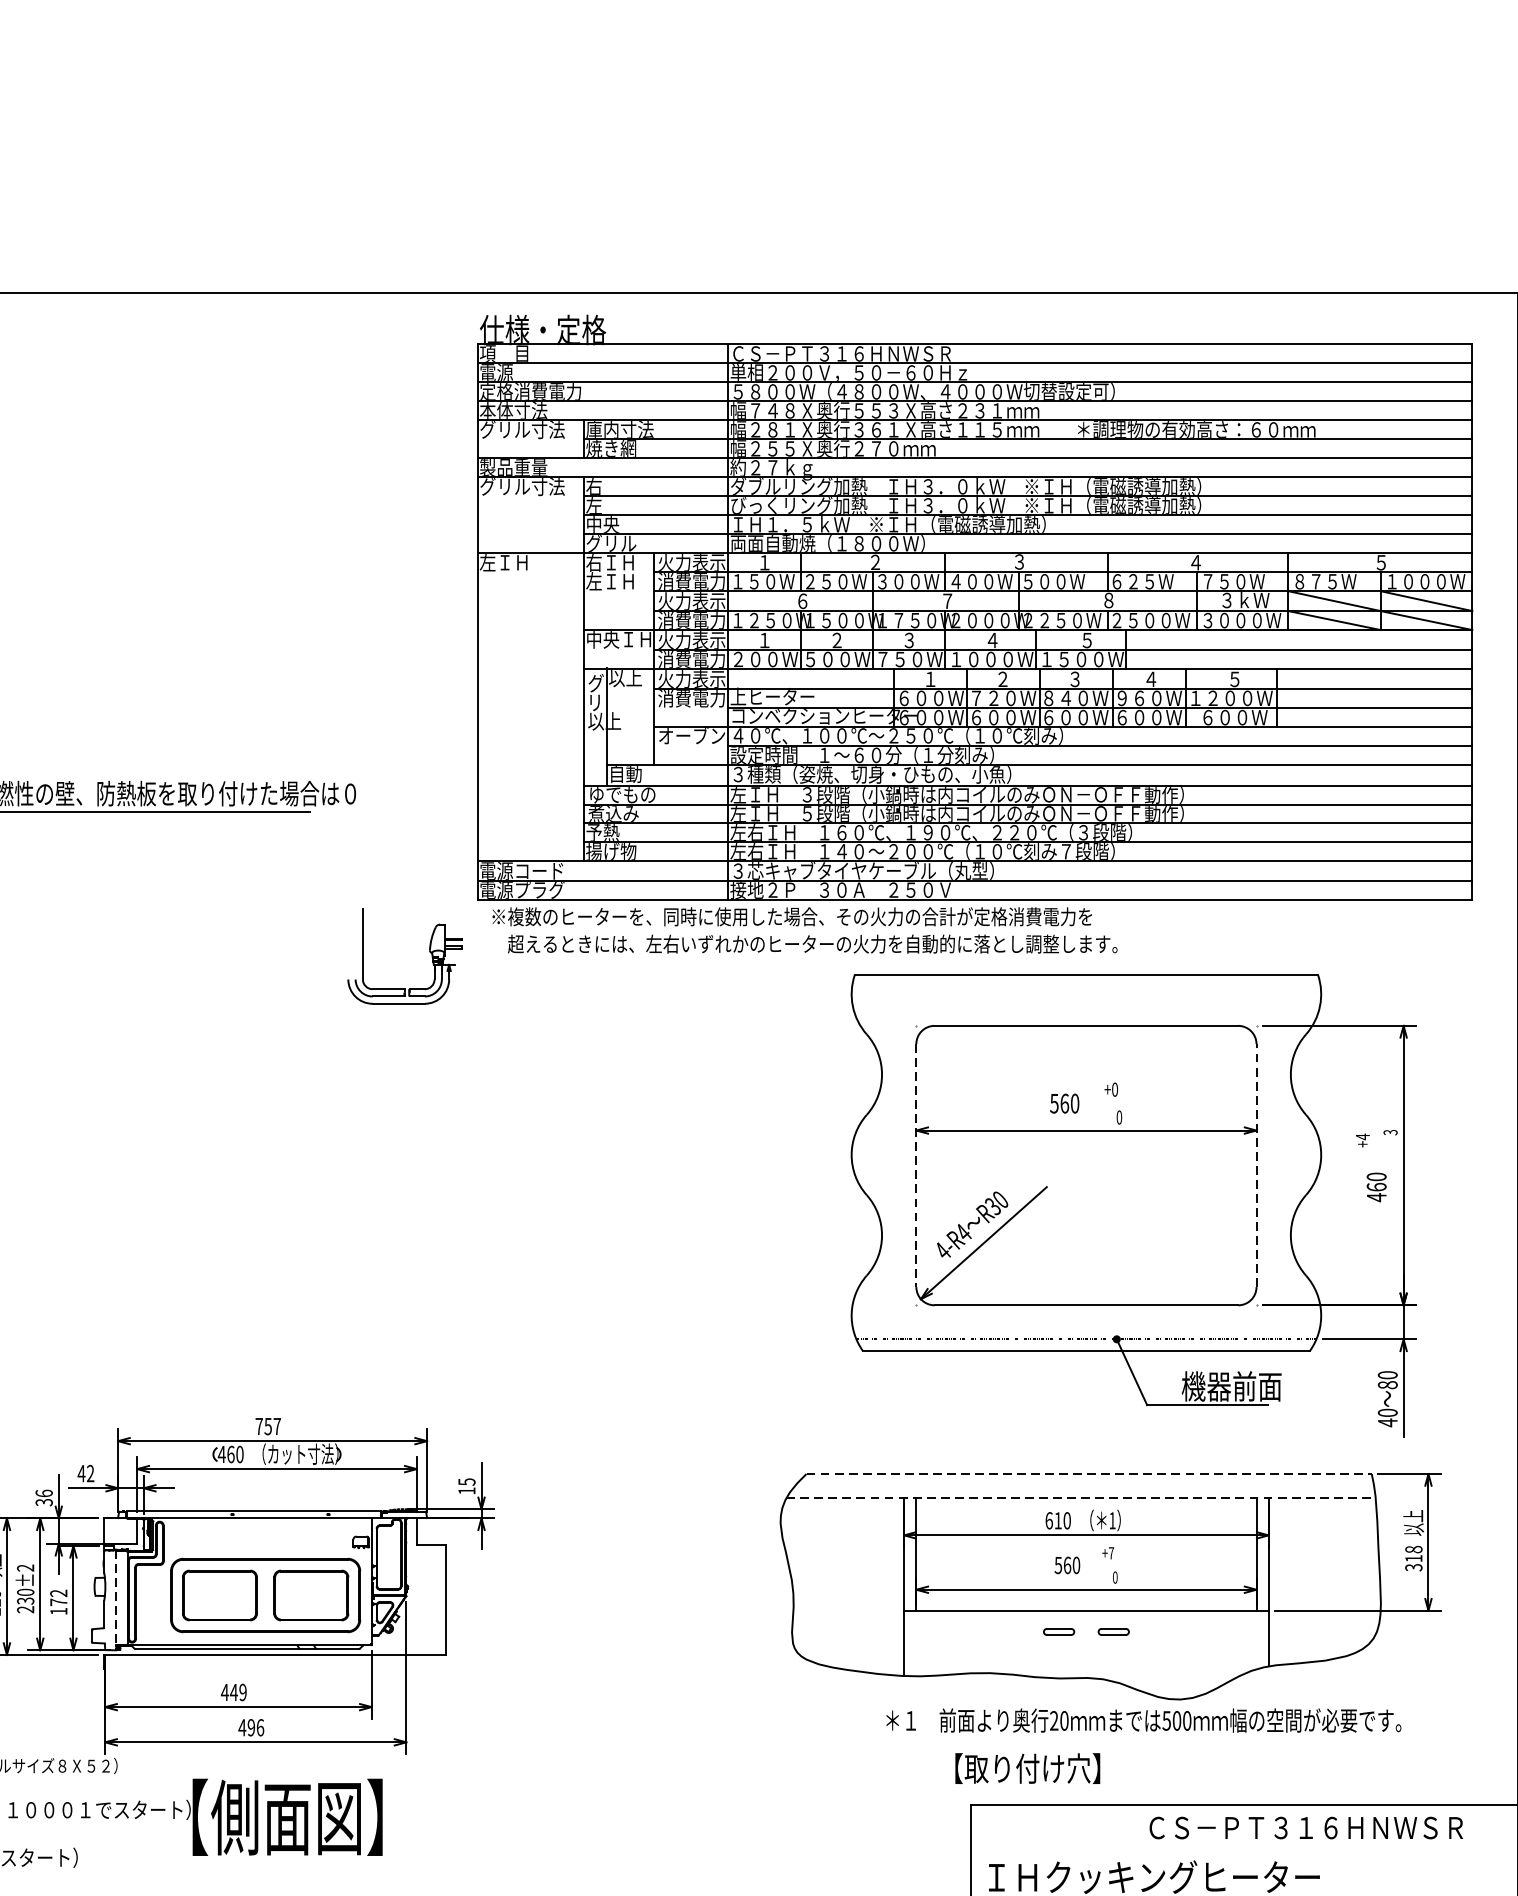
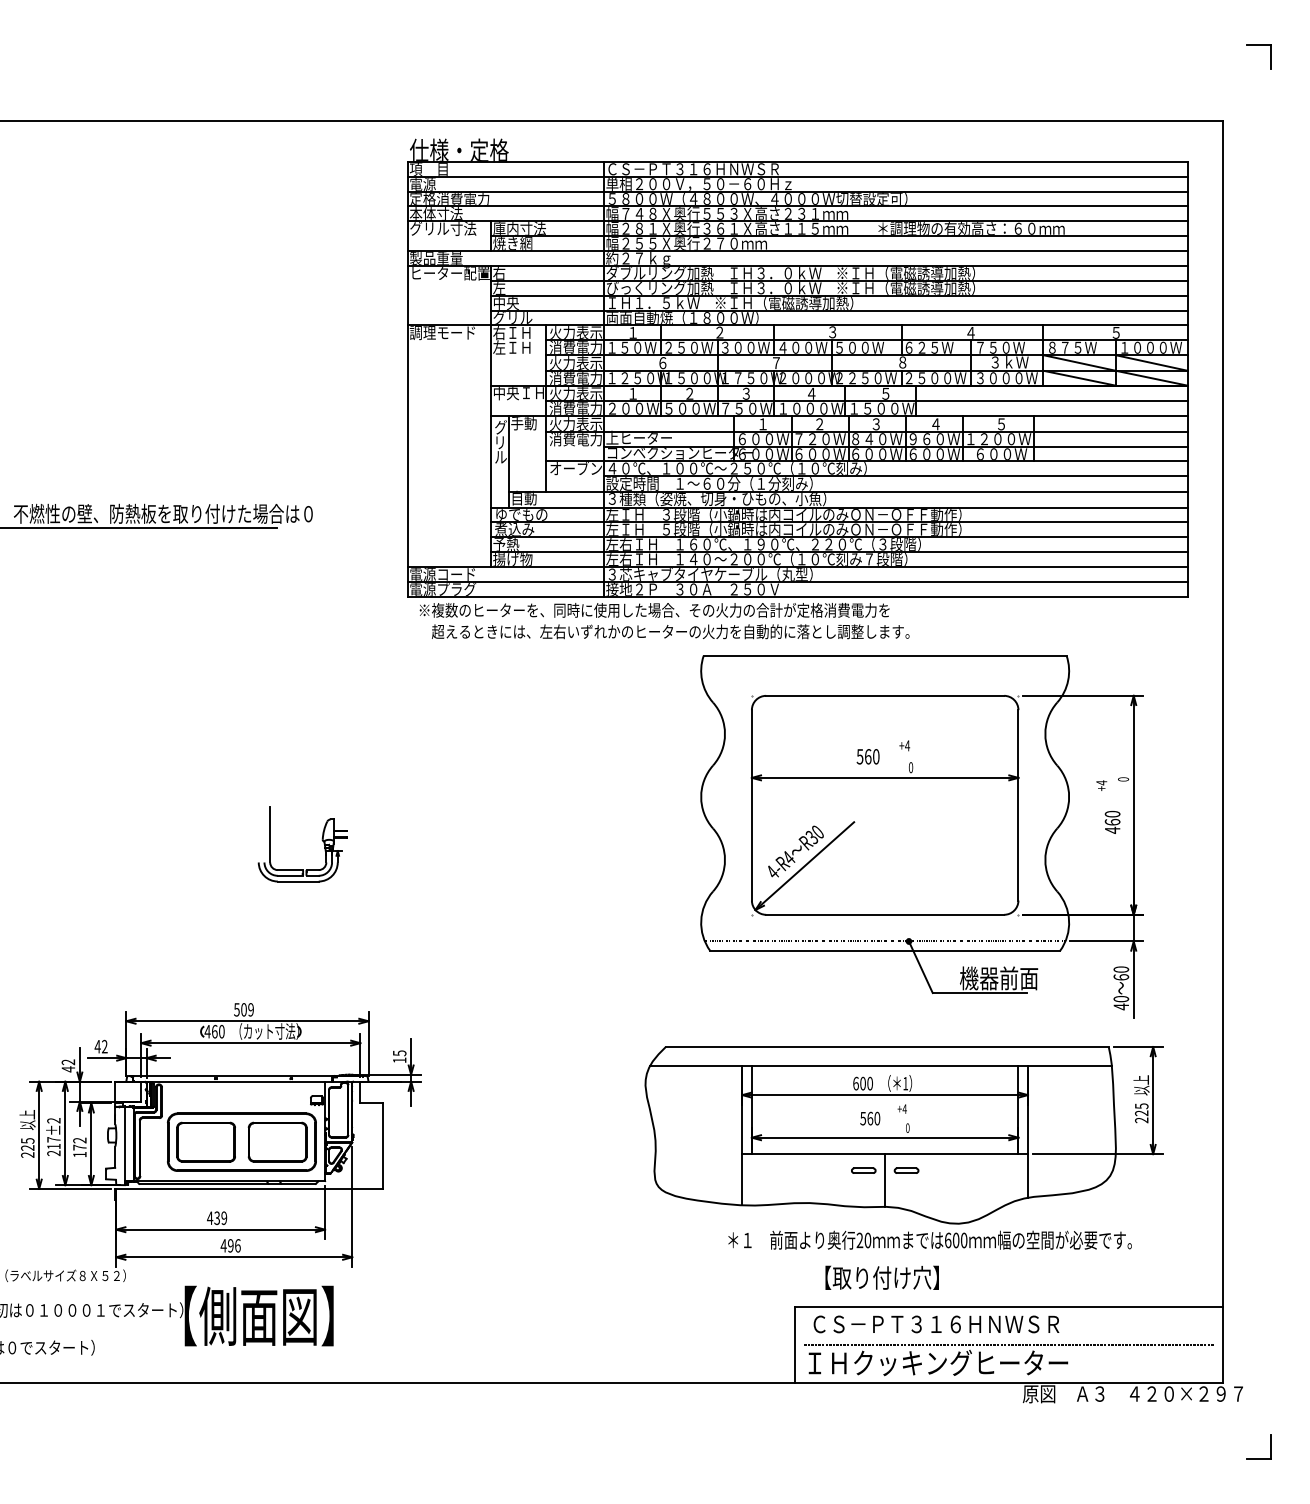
text: (530, 486) -> (449, 273), グリル寸法 -> ヒーター配置
text: (520, 563) -> (441, 333), 左ＩＨ -> 調理モード
text: (624, 678) -> (523, 423), 以上 -> 手動
text: (604, 721) -> (507, 457), 以上 -> ル
part: (428, 951) -> (321, 840), moved
text: (1114, 1089) -> (907, 745), +0 -> +4
text: (1390, 1132) -> (1123, 779), 3 -> 0
line: (1256, 1164) -> (1018, 804), dashed -> solid
line: (915, 1165) -> (751, 805), dashed -> solid
text: (1386, 1385) -> (1120, 977), 80 -> 60
text: (267, 1426) -> (243, 1009), 757 -> 509
line: (1089, 1474) -> (887, 1047), dashed -> solid
text: (44, 1497) -> (68, 1065), 36 -> 42
line: (1080, 1498) -> (880, 1066), dashed -> solid
text: (1057, 1520) -> (862, 1083), 610 -> 600
text: (1111, 1552) -> (904, 1108), +7 -> +4
text: (1413, 1558) -> (1141, 1113), 318 -> 225
text: (25, 1597) -> (53, 1143), 230±2 -> 217±2
line: (115, 1600) -> (124, 1146), dashed -> solid
line: (1086, 1644) -> (885, 1180), added
text: (234, 1692) -> (217, 1218), 449 -> 439
text: (1165, 1720) -> (947, 1240), 500 -> 600
text: (1026, 1768) -> (881, 1277), moved
text: (1306, 1828) -> (936, 1324), moved
line: (1243, 1853) -> (1008, 1344), added

